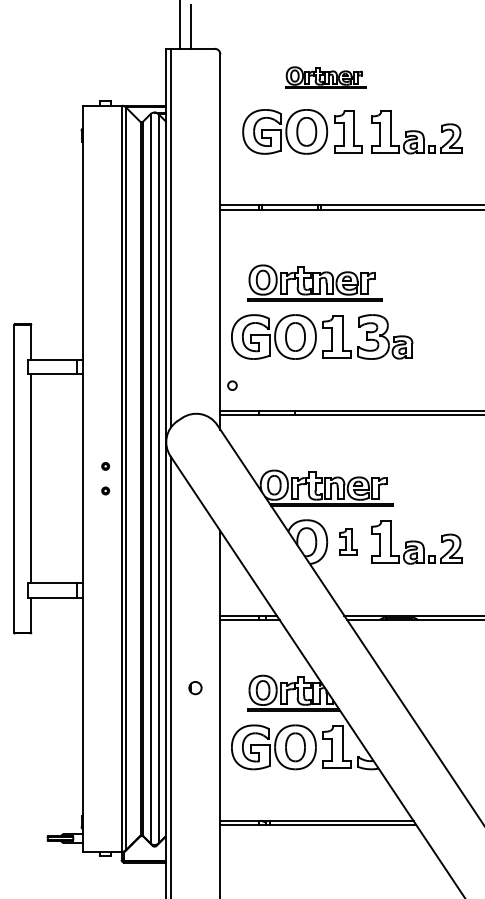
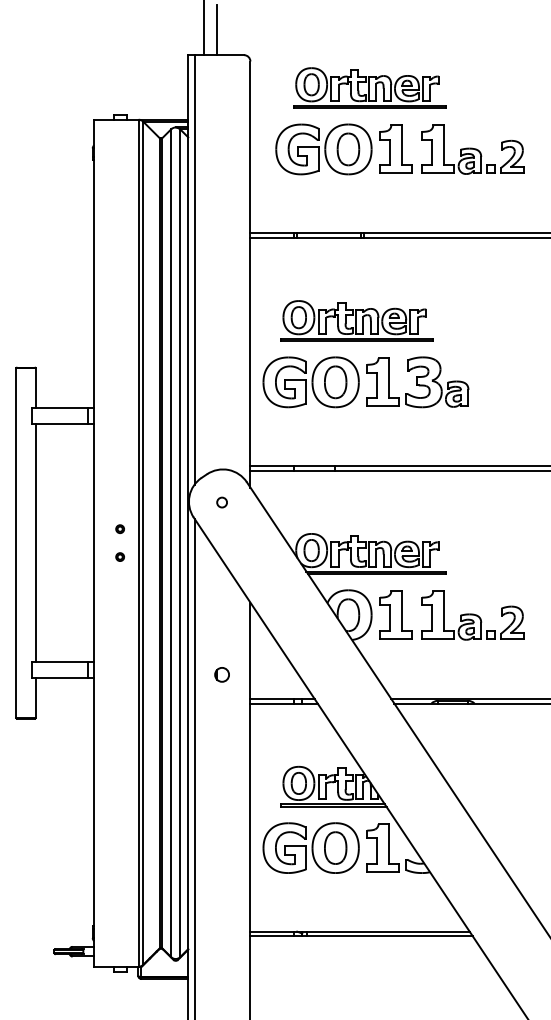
part: (325, 77) -> (369, 87), size x1.67
circle: (231, 385) -> (221, 502), moved
part: (348, 541) -> (395, 614), size x1.67
circle: (194, 687) -> (221, 674), moved

